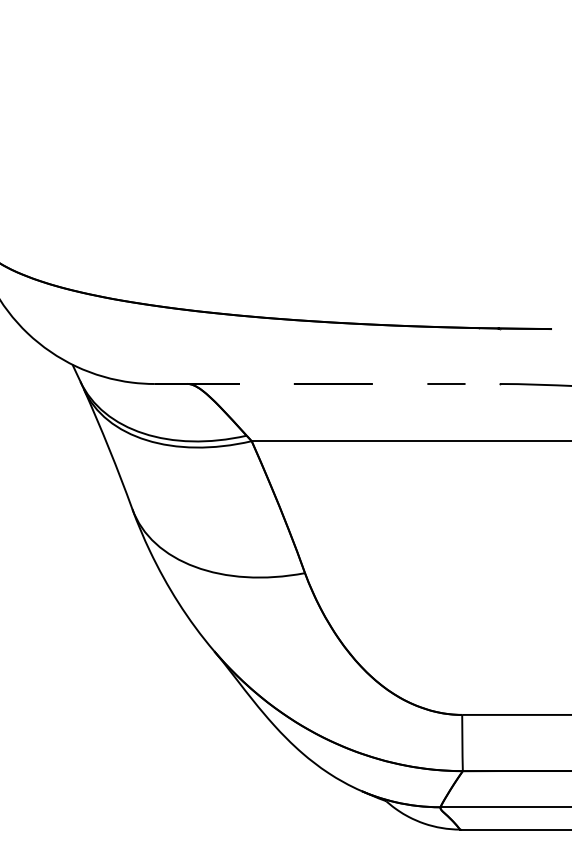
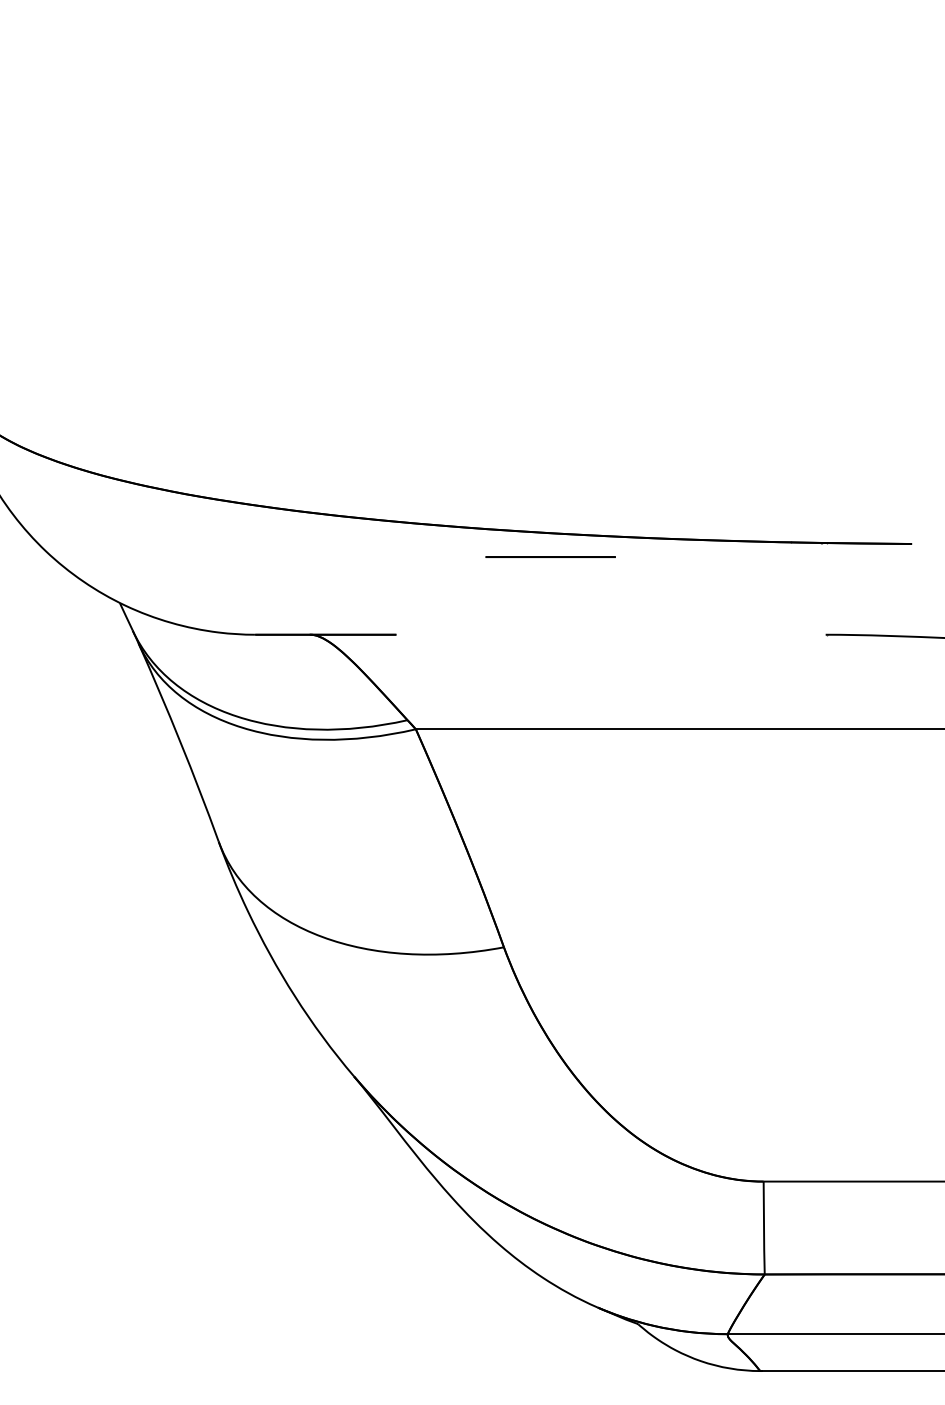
line: (332, 383) -> (549, 556), moved
line: (446, 383) -> (737, 633), removed

